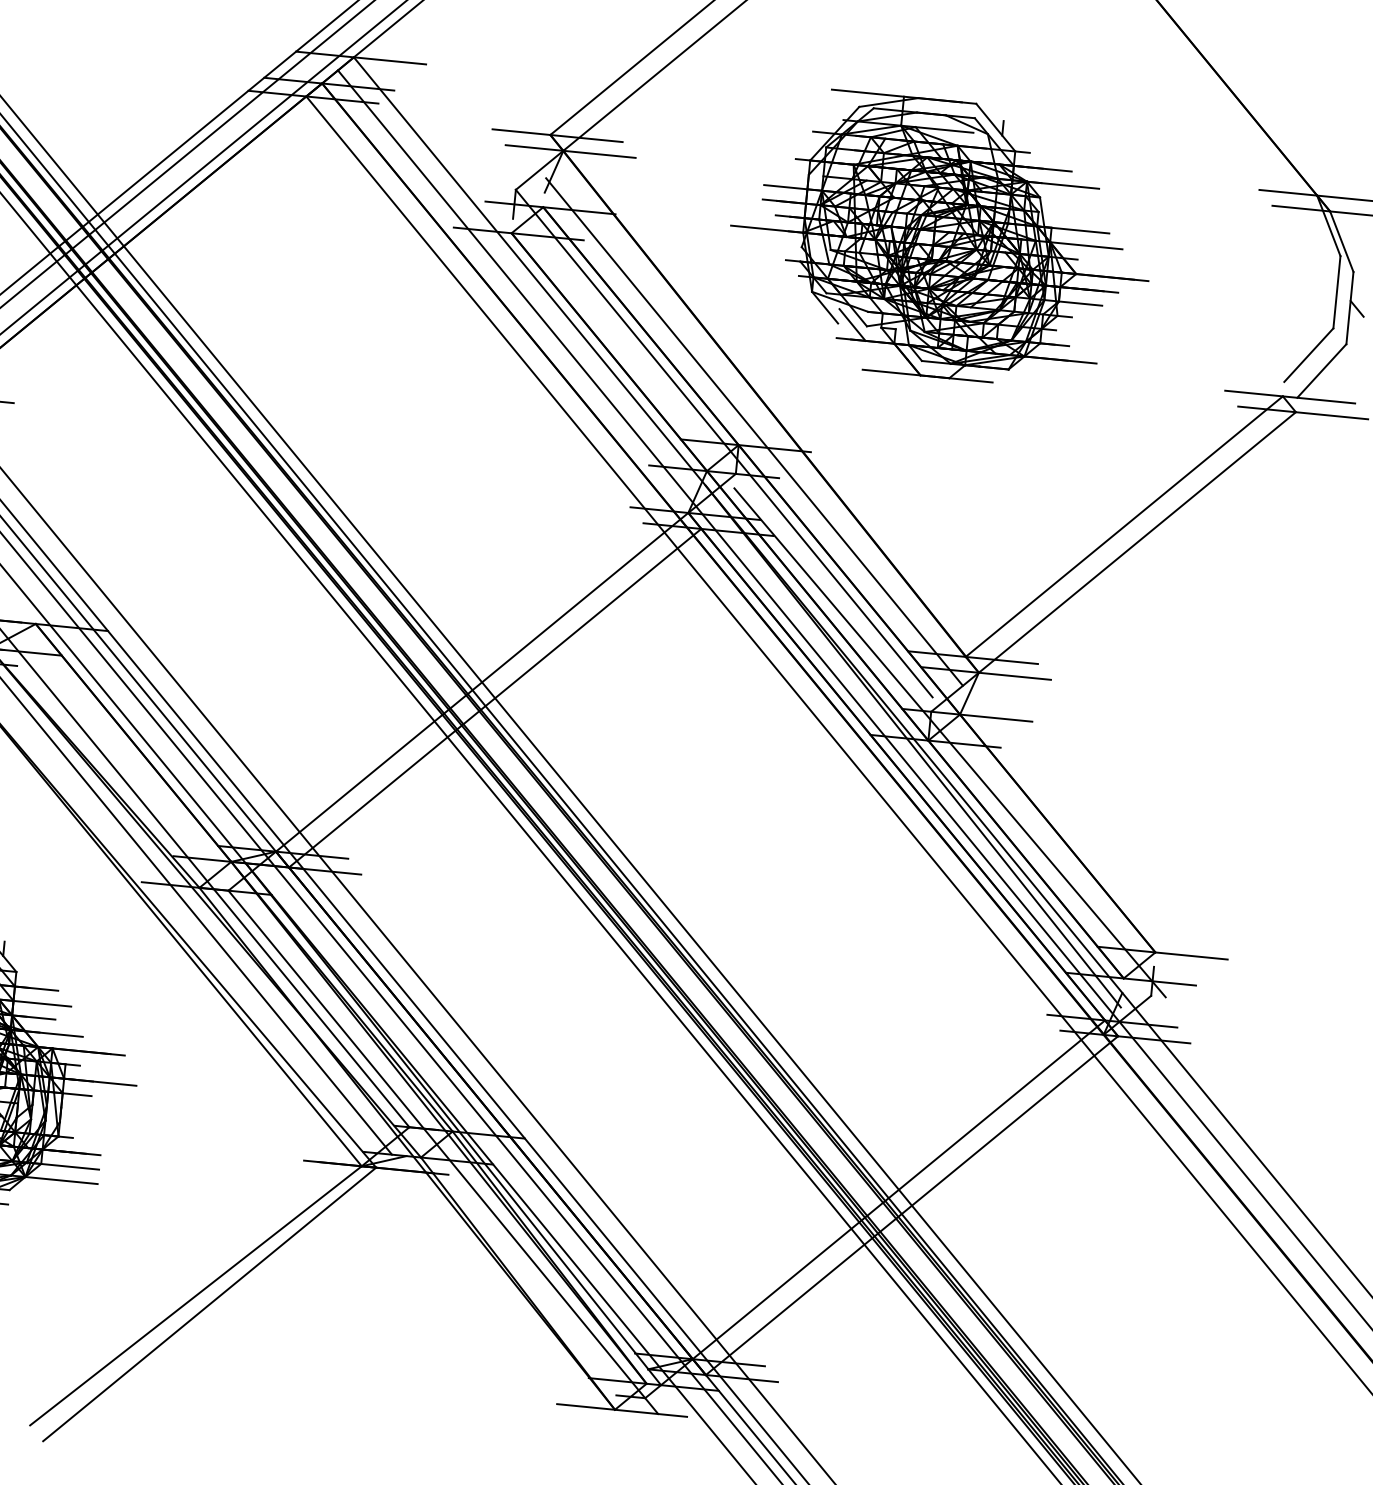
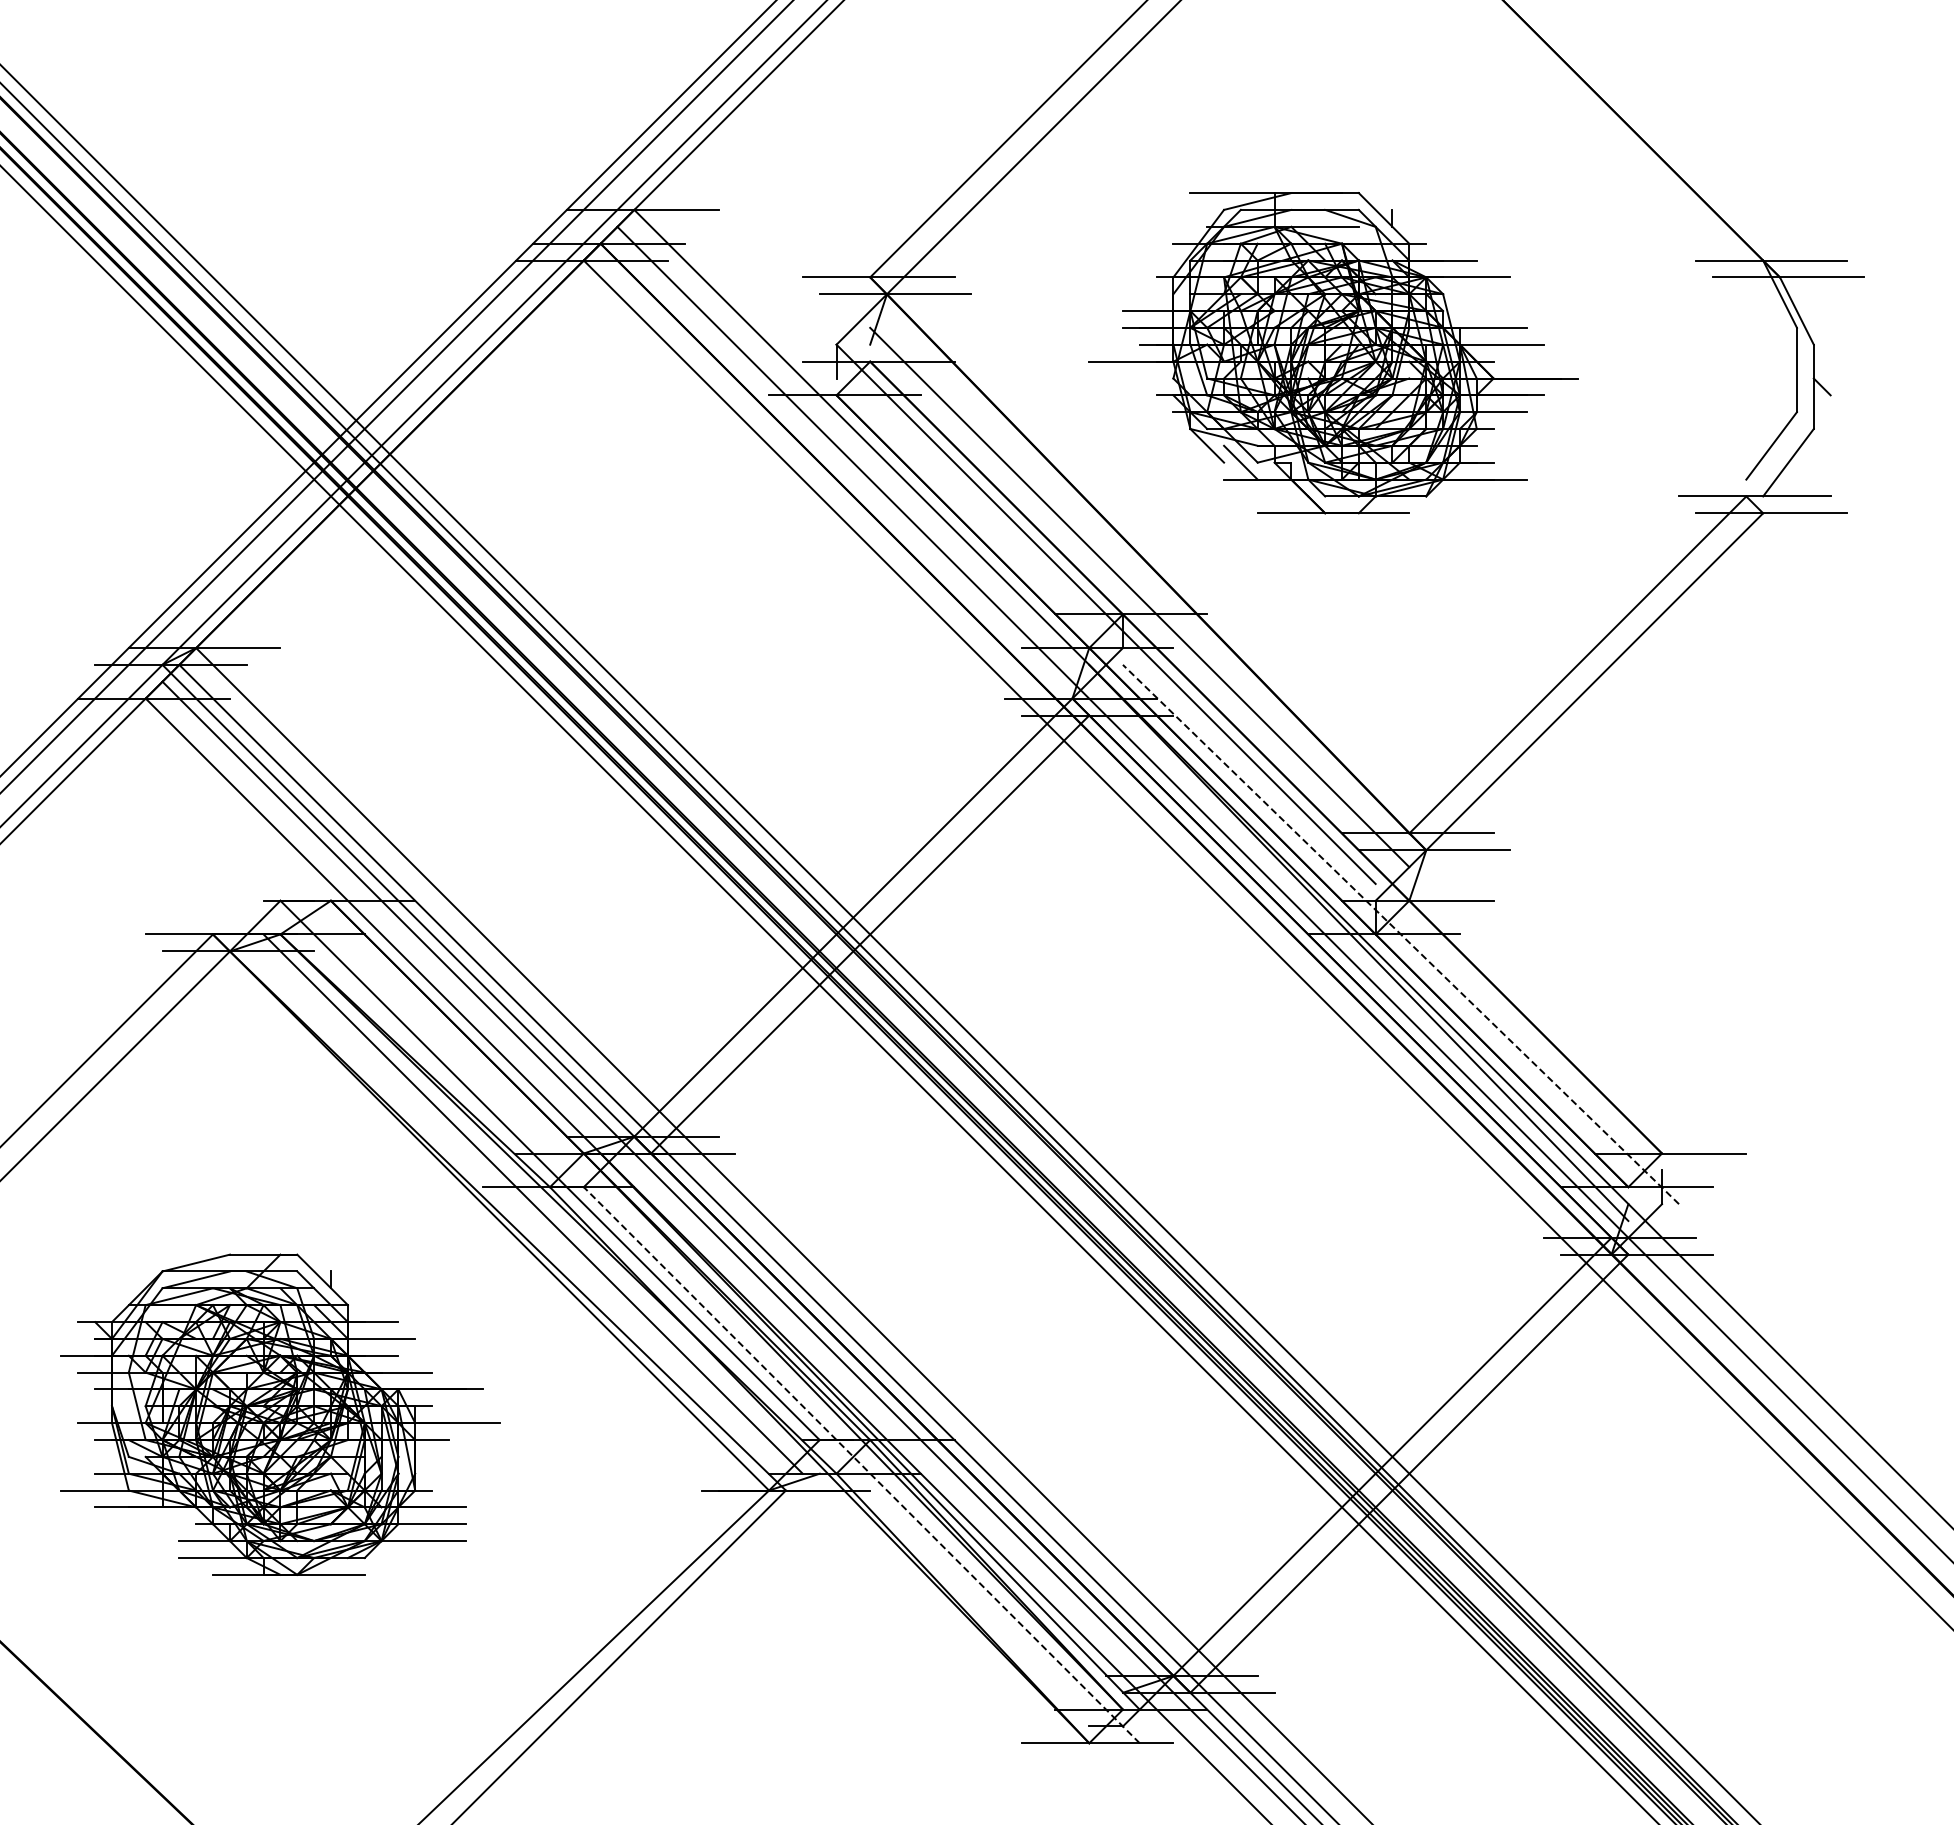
line: (949, 742) -> (1400, 934), solid -> dashed
line: (443, 1151) -> (861, 1464), solid -> dashed

